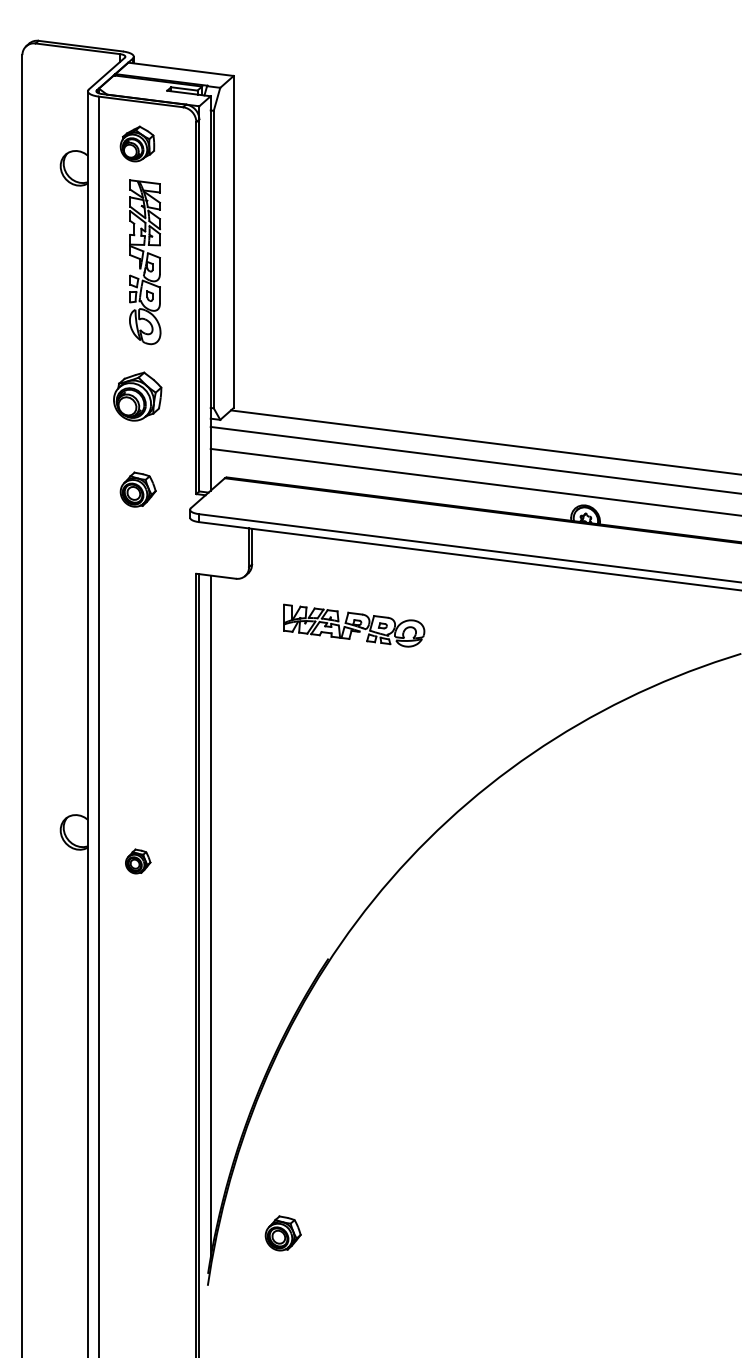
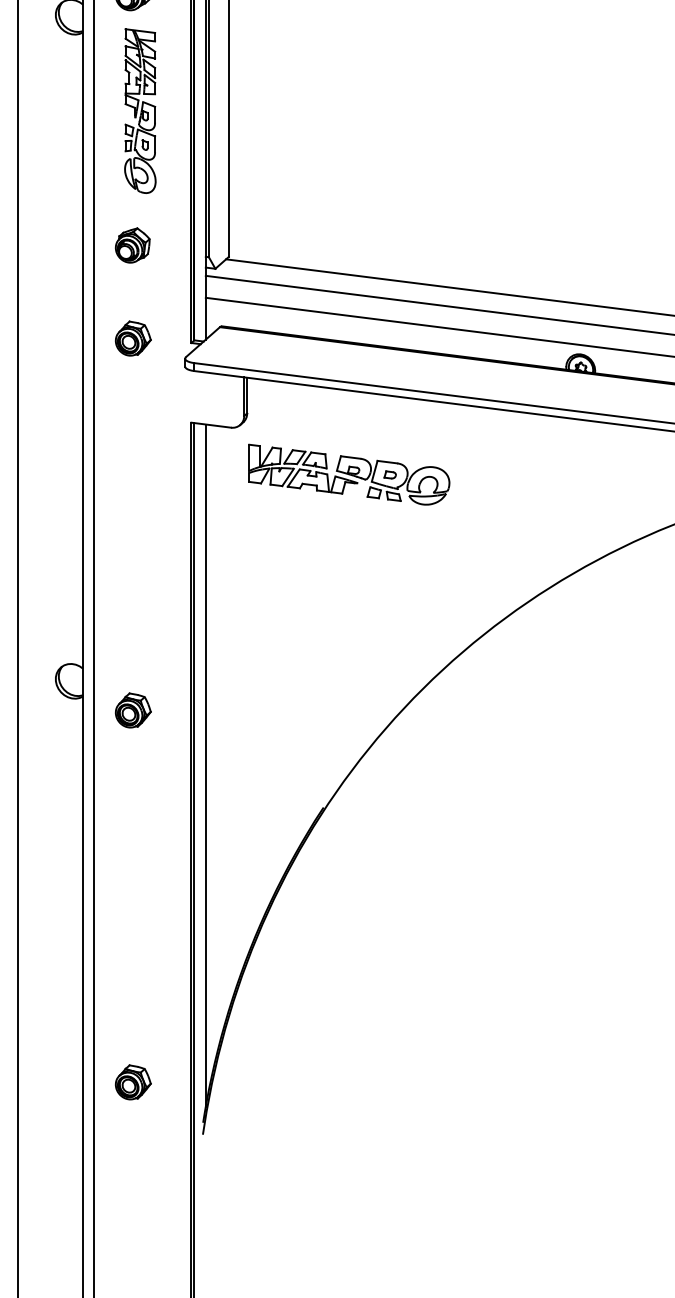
part: (137, 396) -> (132, 245), size x0.71
part: (354, 625) -> (349, 474), size x1.43
part: (137, 861) -> (132, 710), size x1.43
part: (282, 1233) -> (132, 1082), moved

